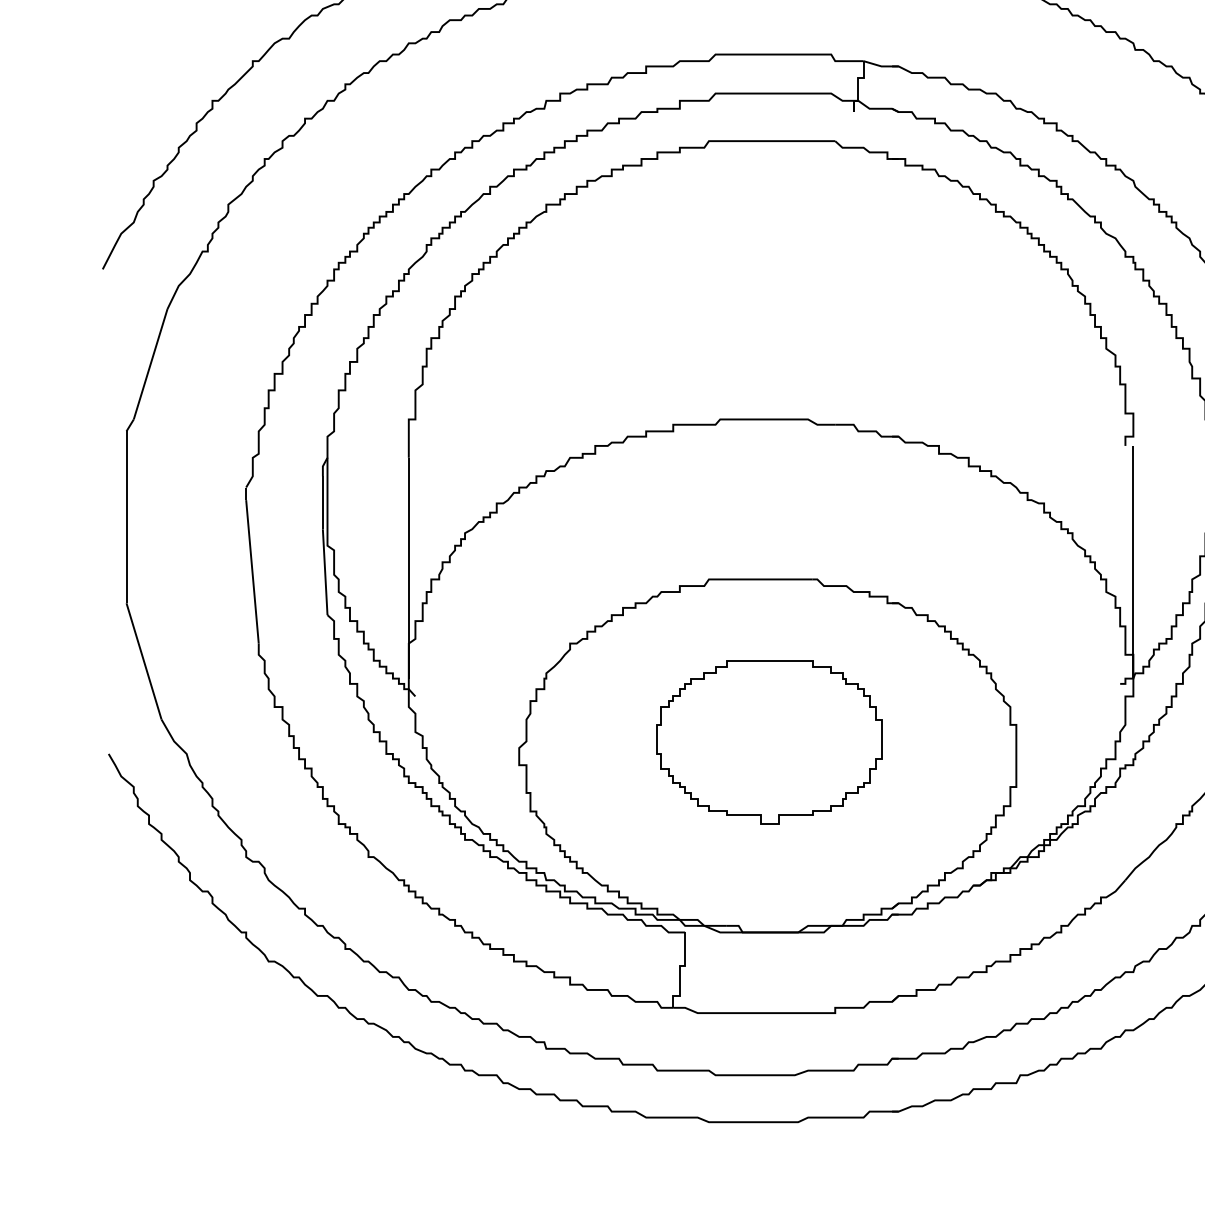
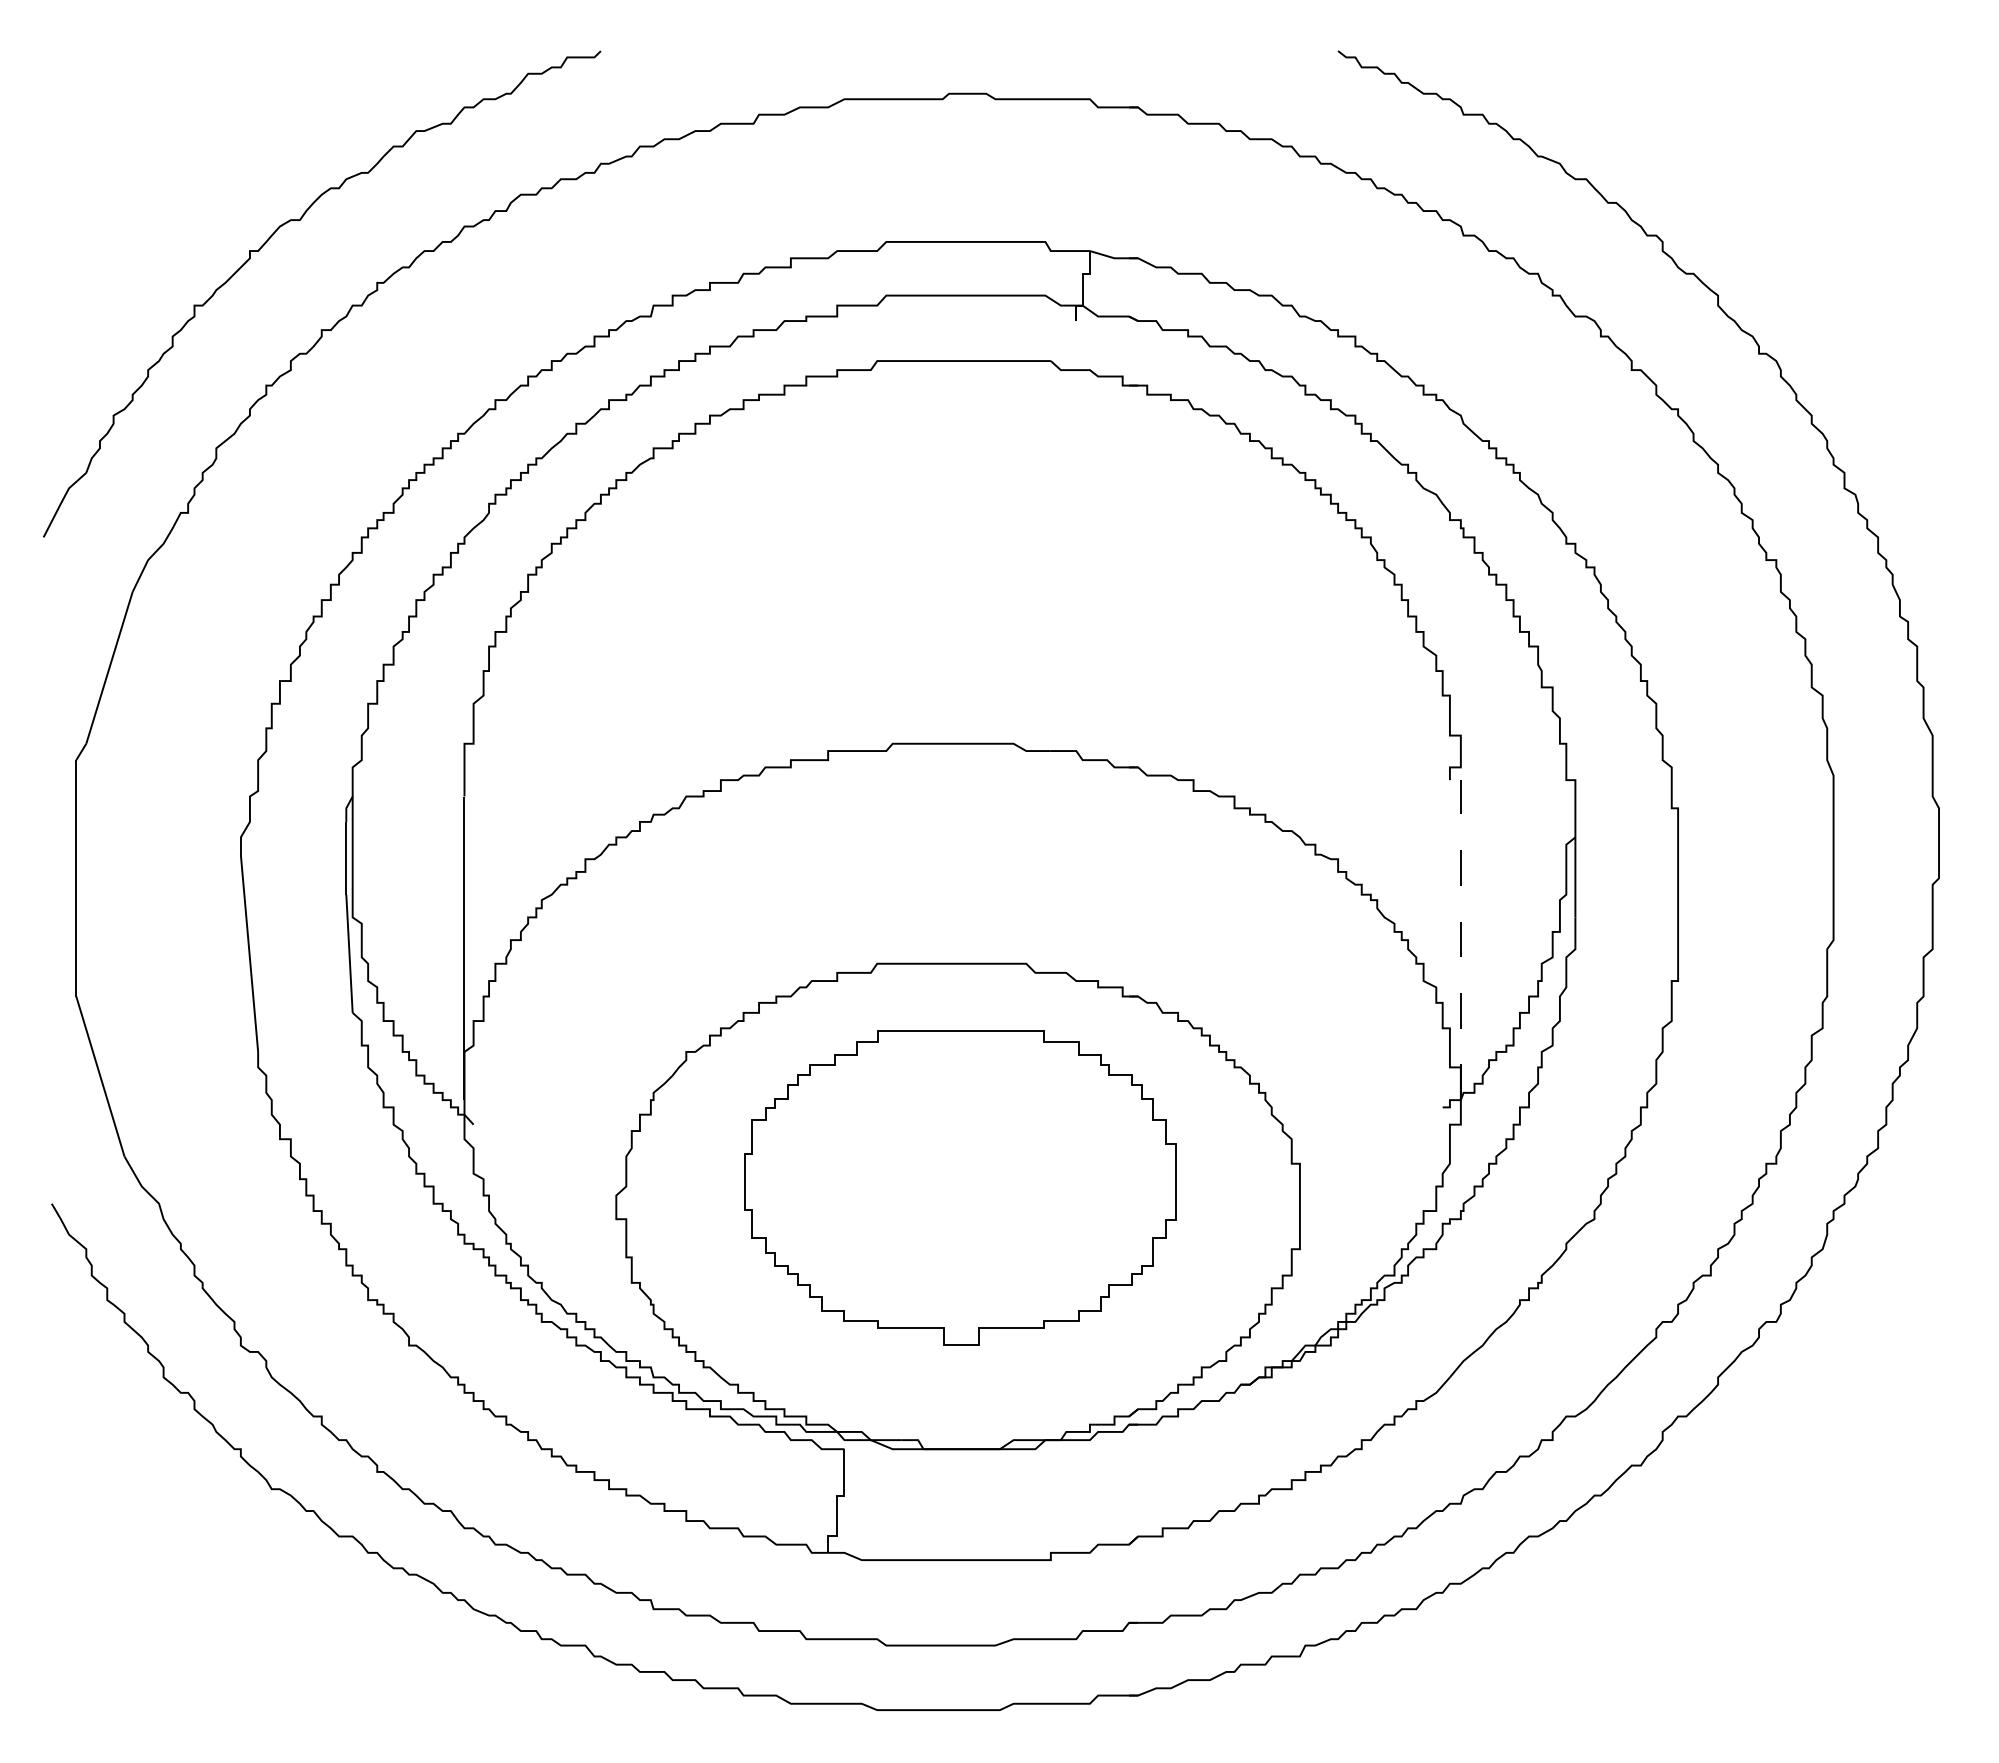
line: (1133, 562) -> (1460, 940), solid -> dashed
part: (769, 742) -> (960, 1187), size x1.4

